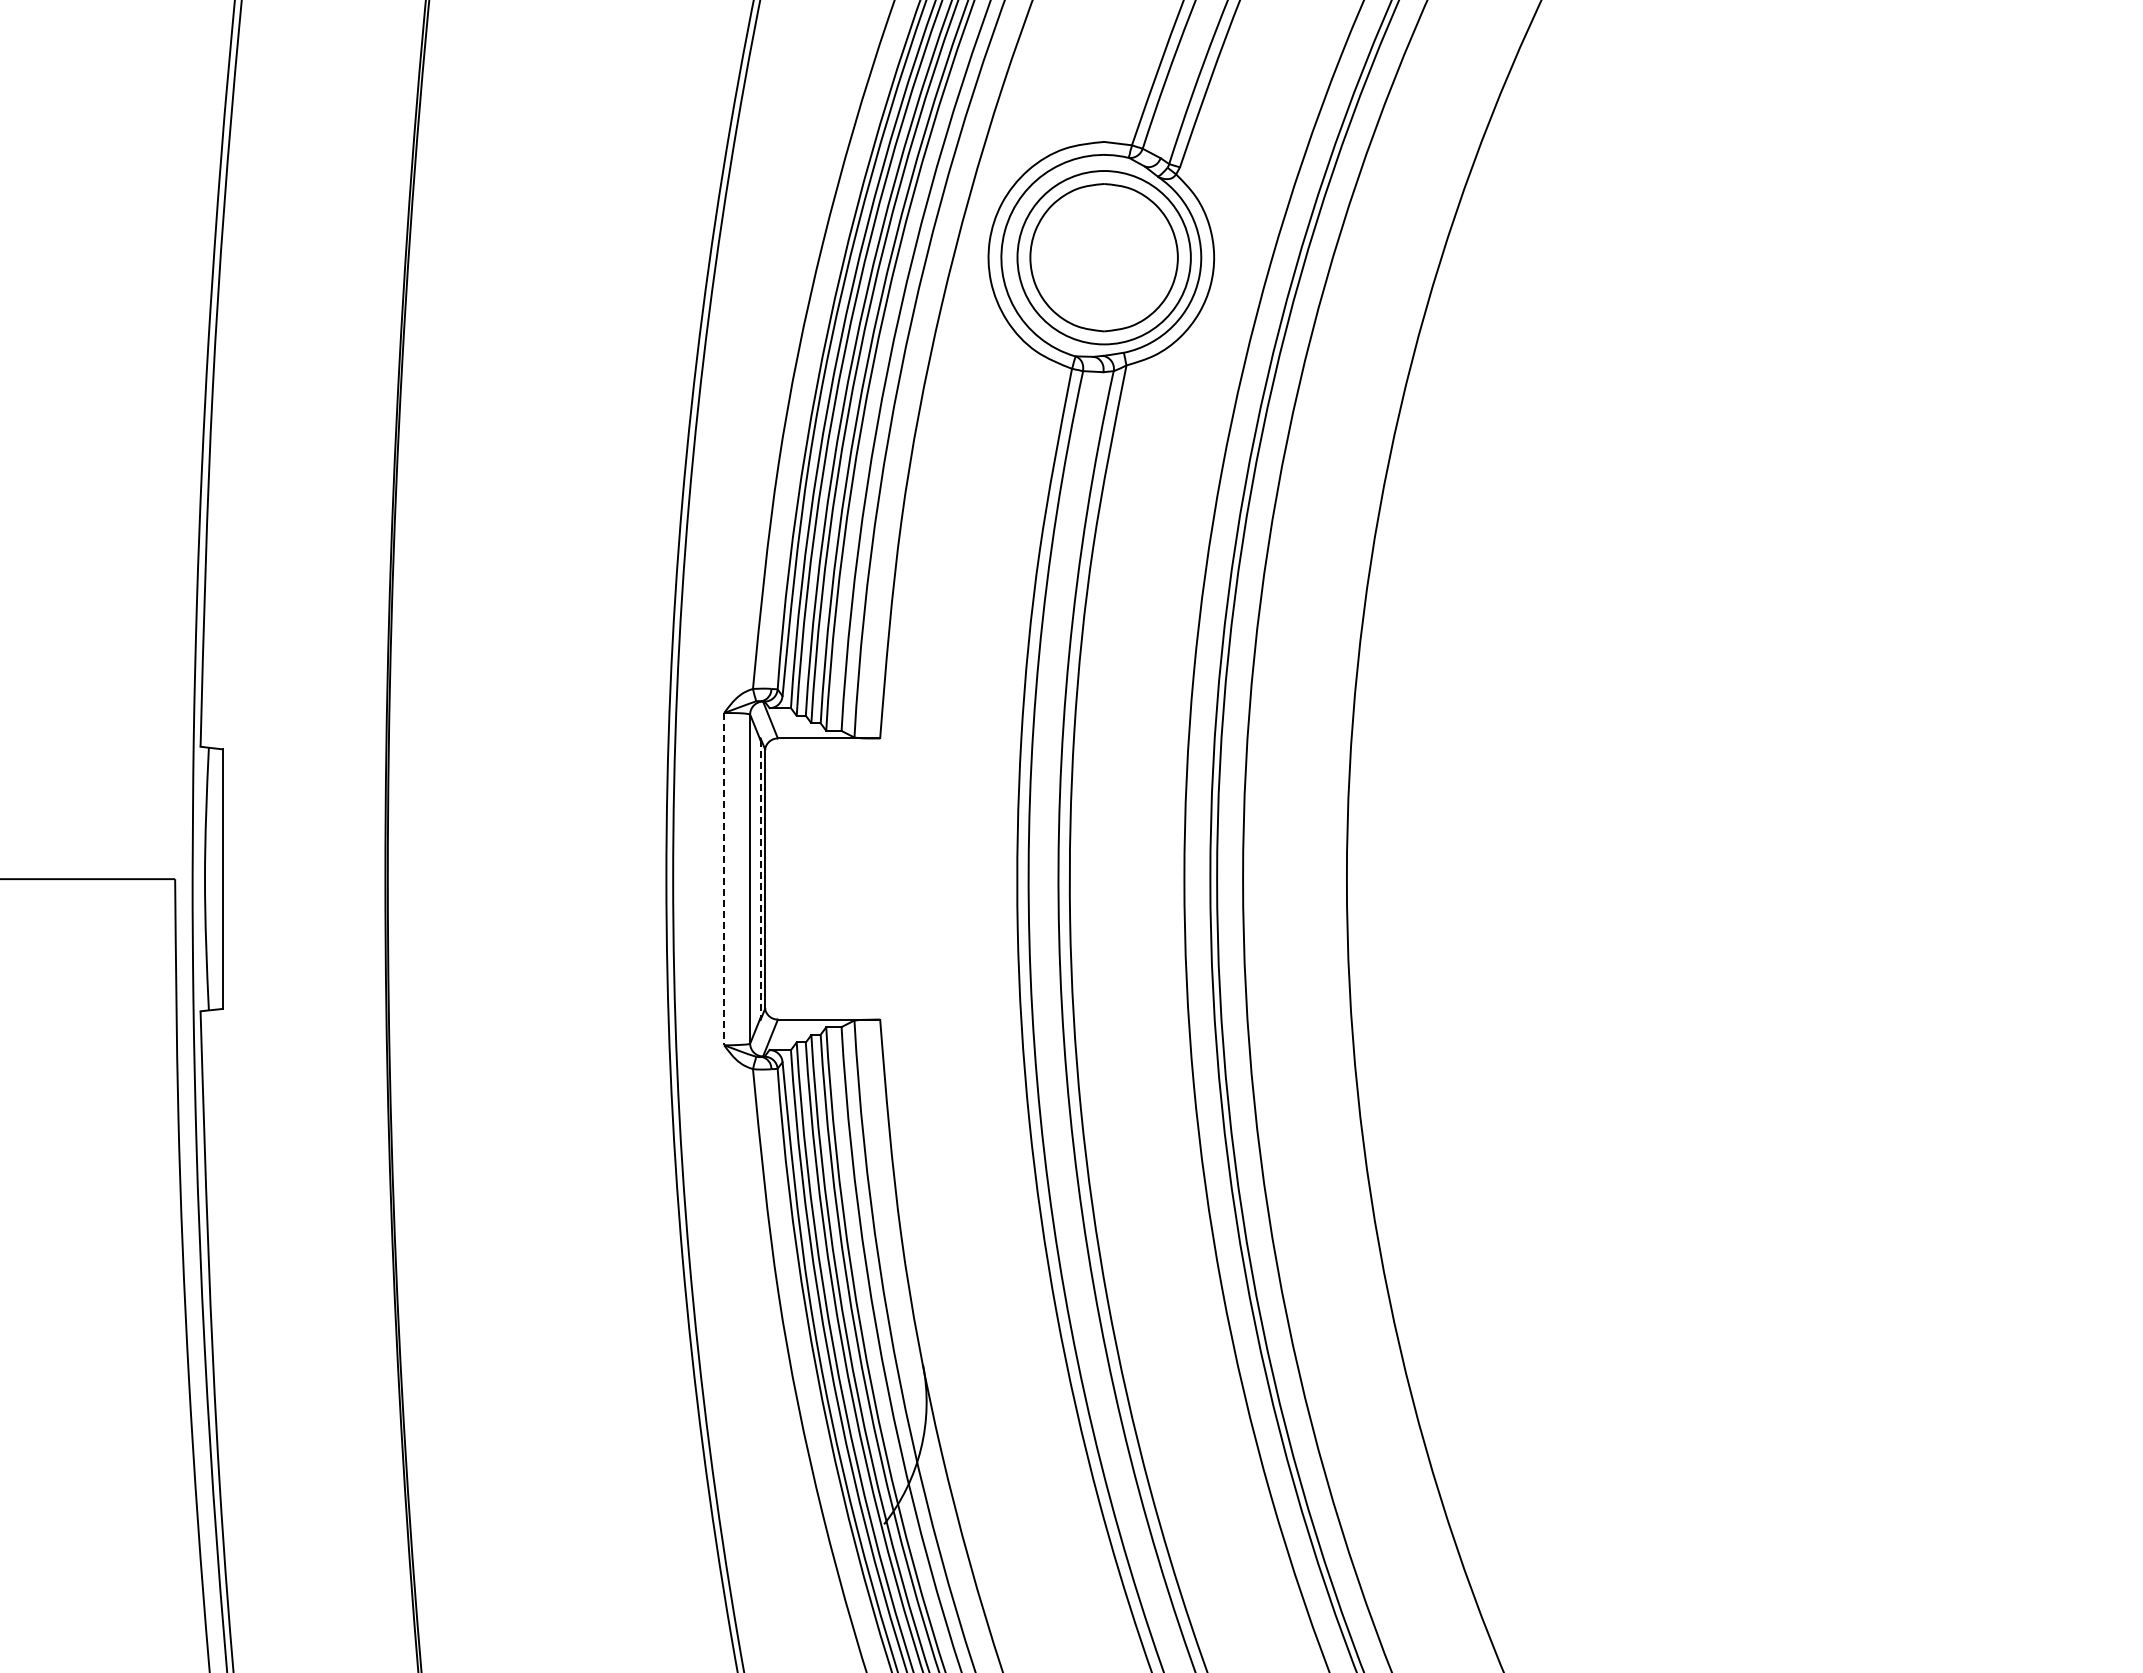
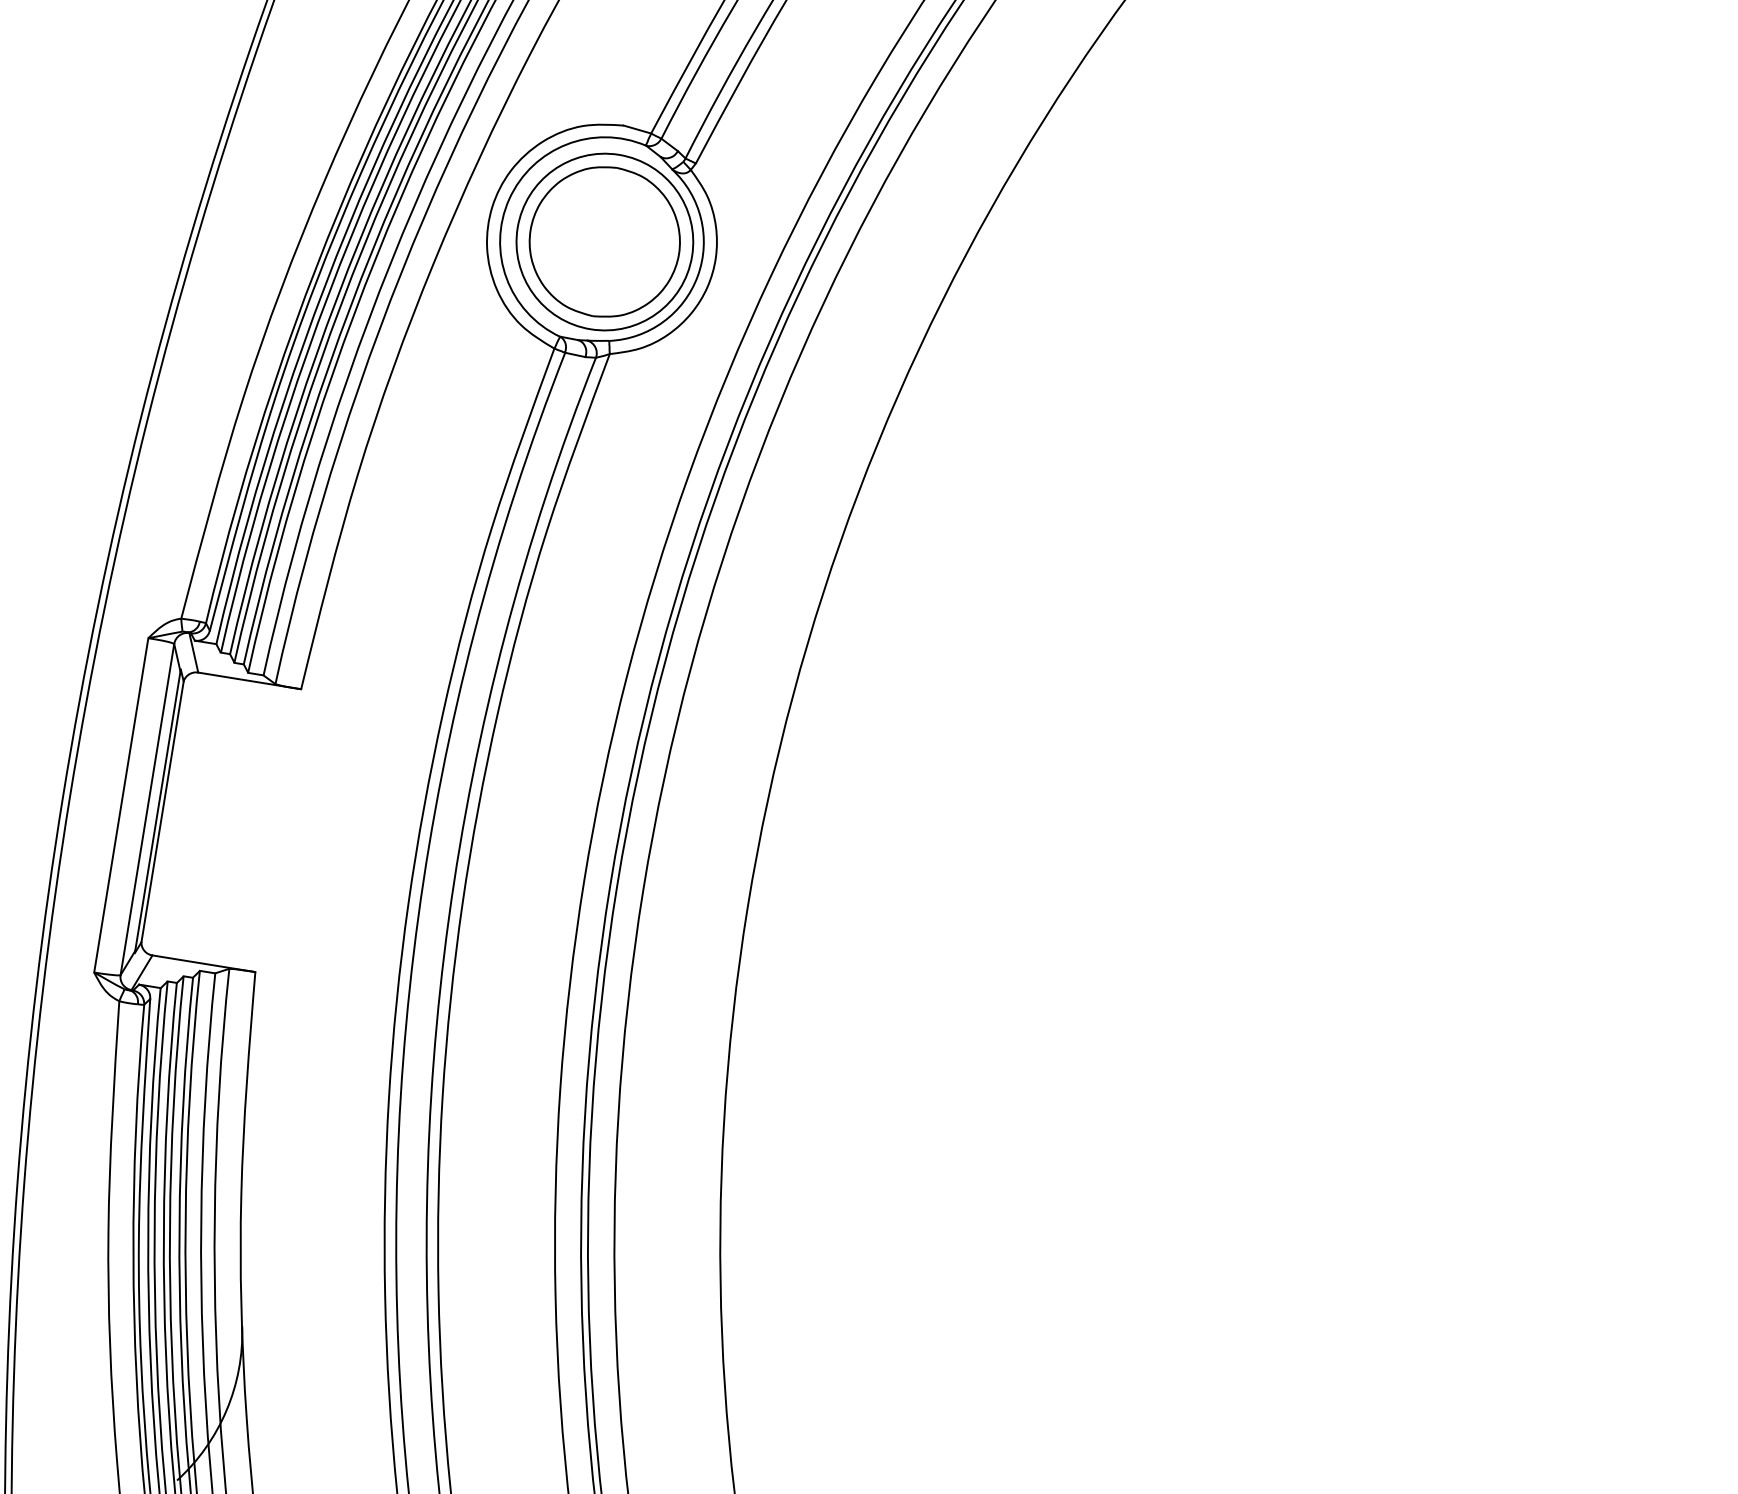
line: (724, 879) -> (121, 805), dashed -> solid
line: (760, 879) -> (157, 811), dashed -> solid

